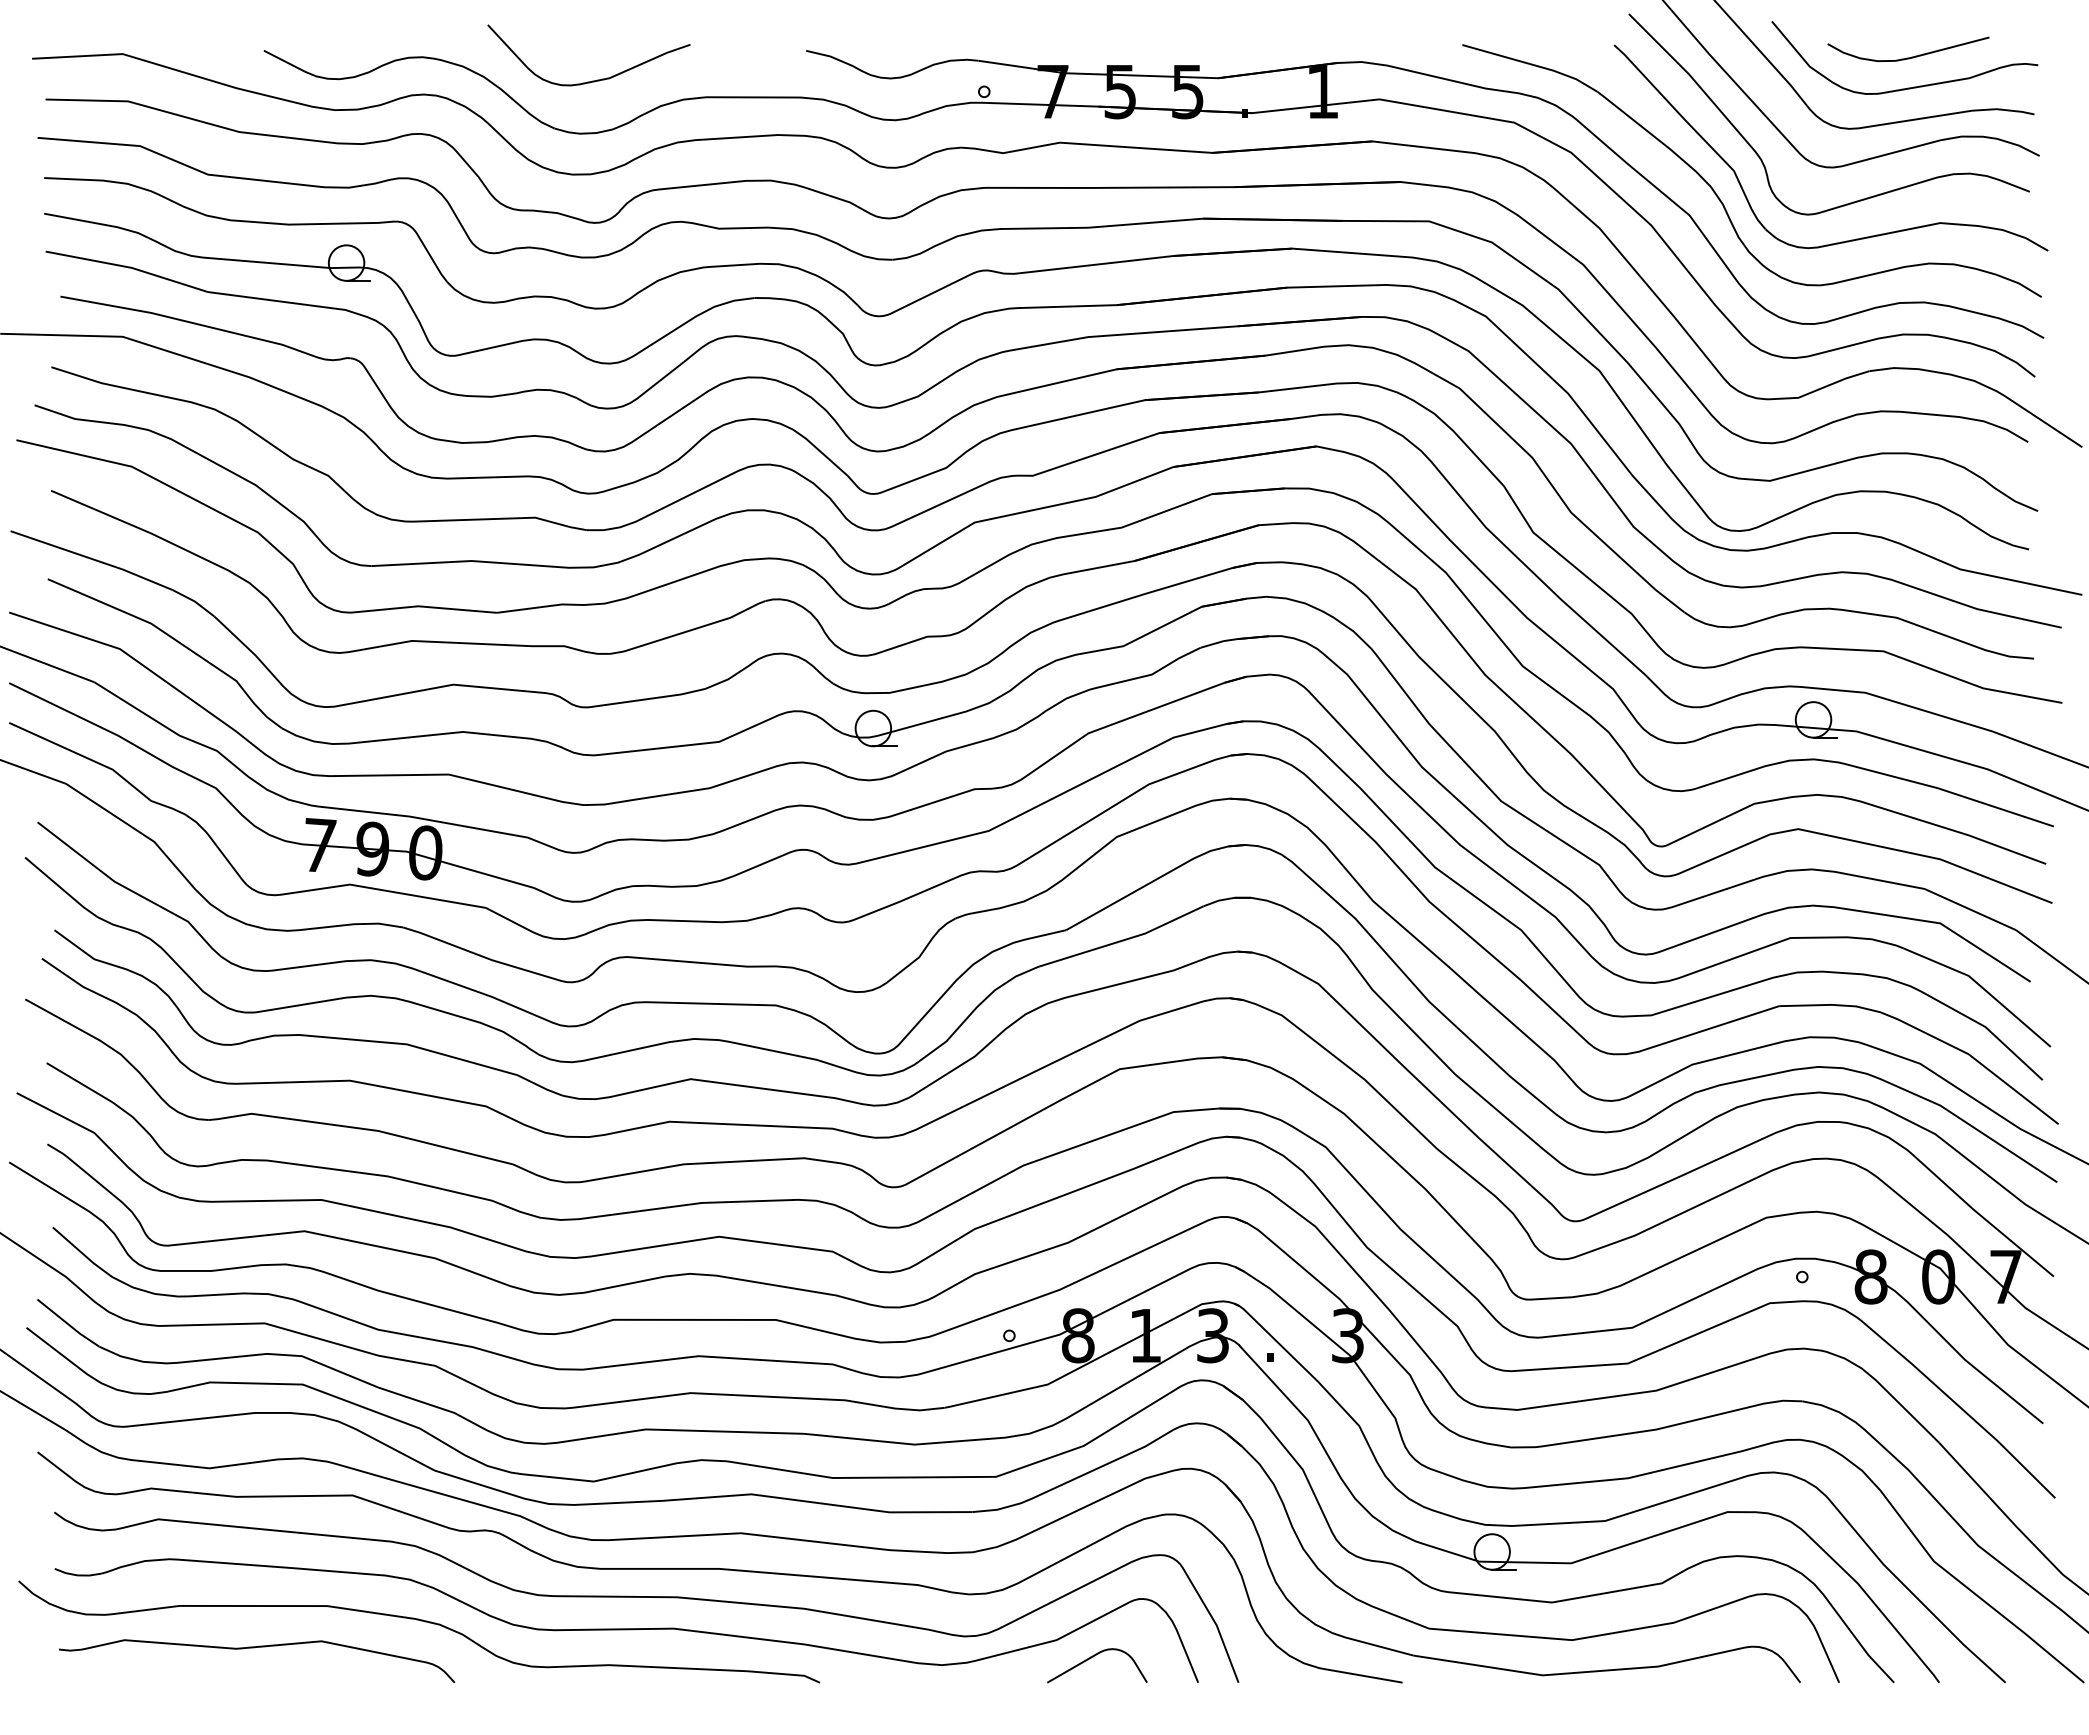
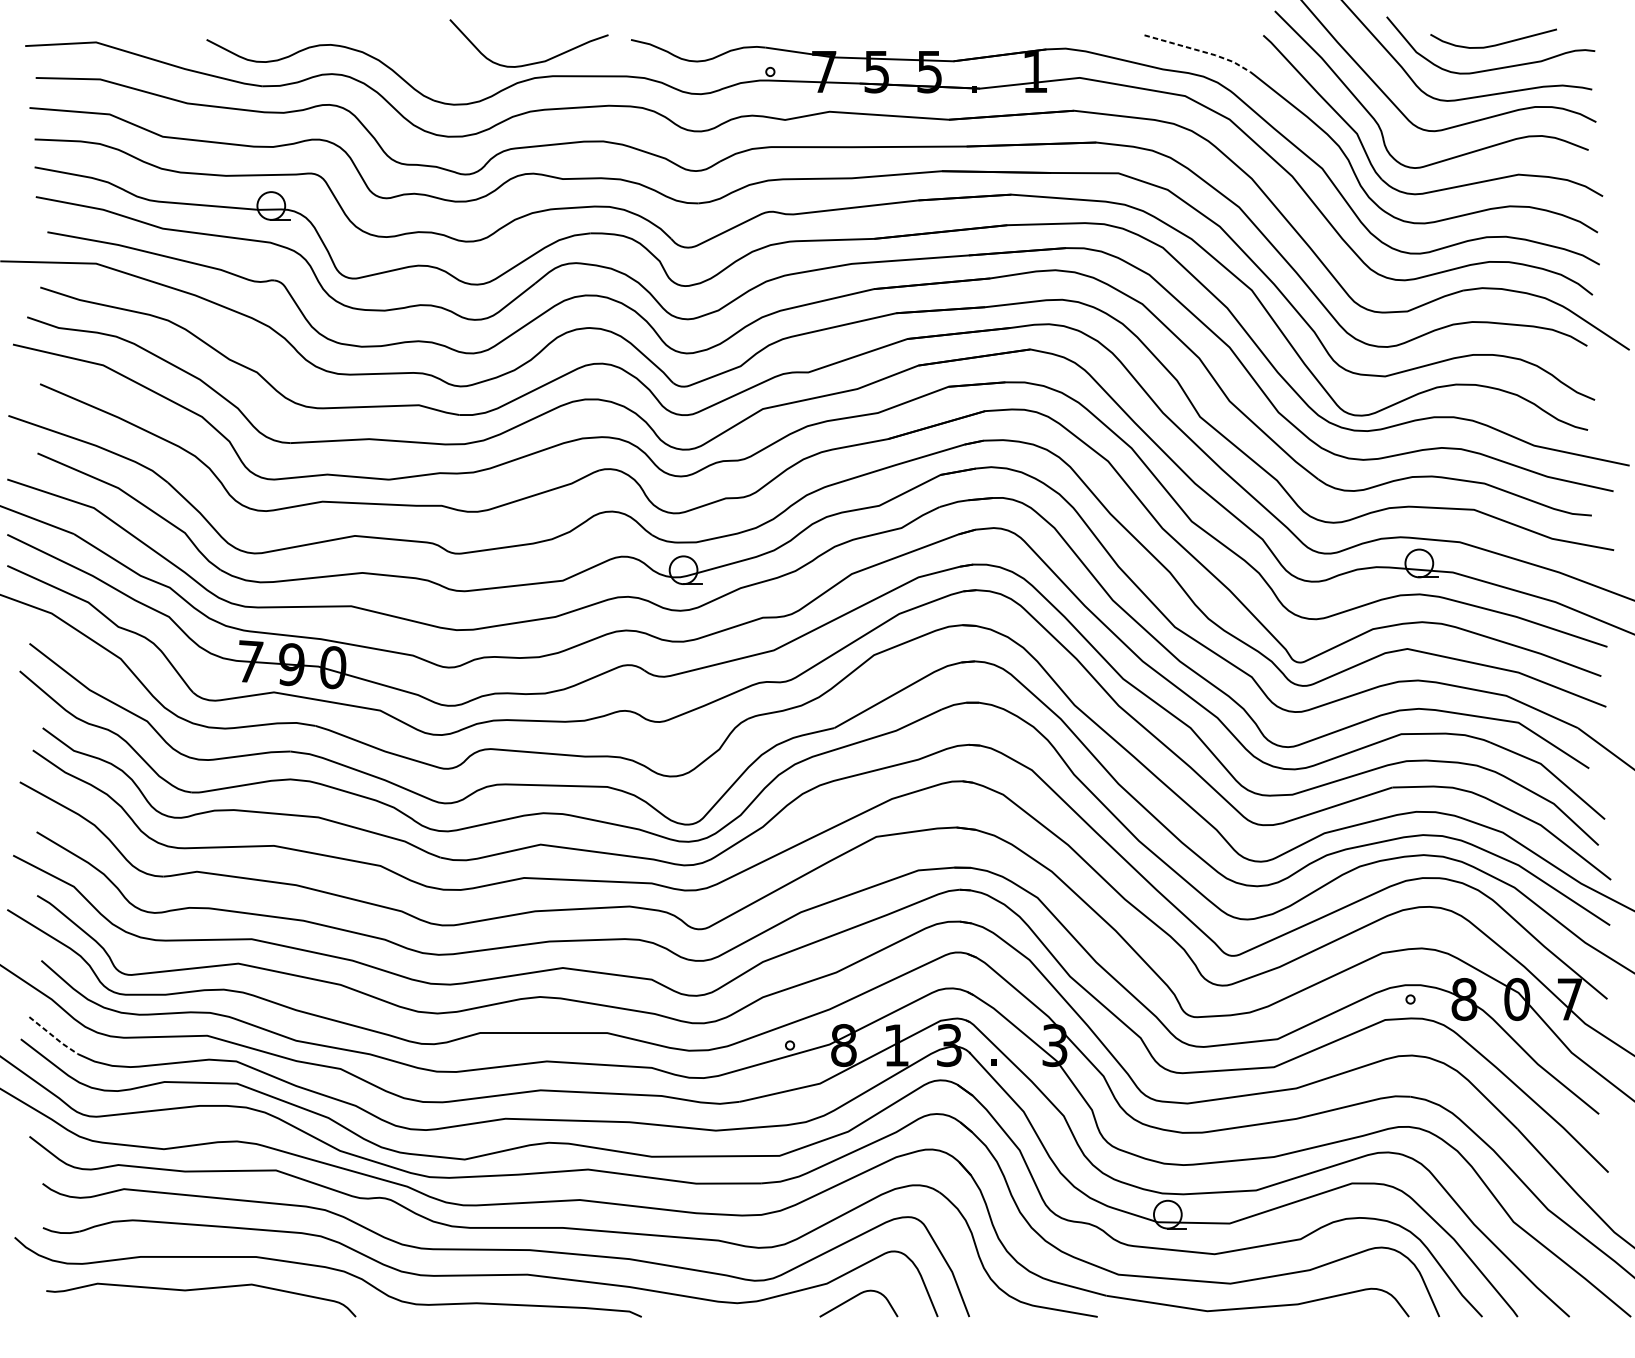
line: (1533, 64) -> (1200, 50), solid -> dashed
curve: (592, 80) -> (531, 63), moved
line: (68, 1324) -> (53, 1036), solid -> dashed

